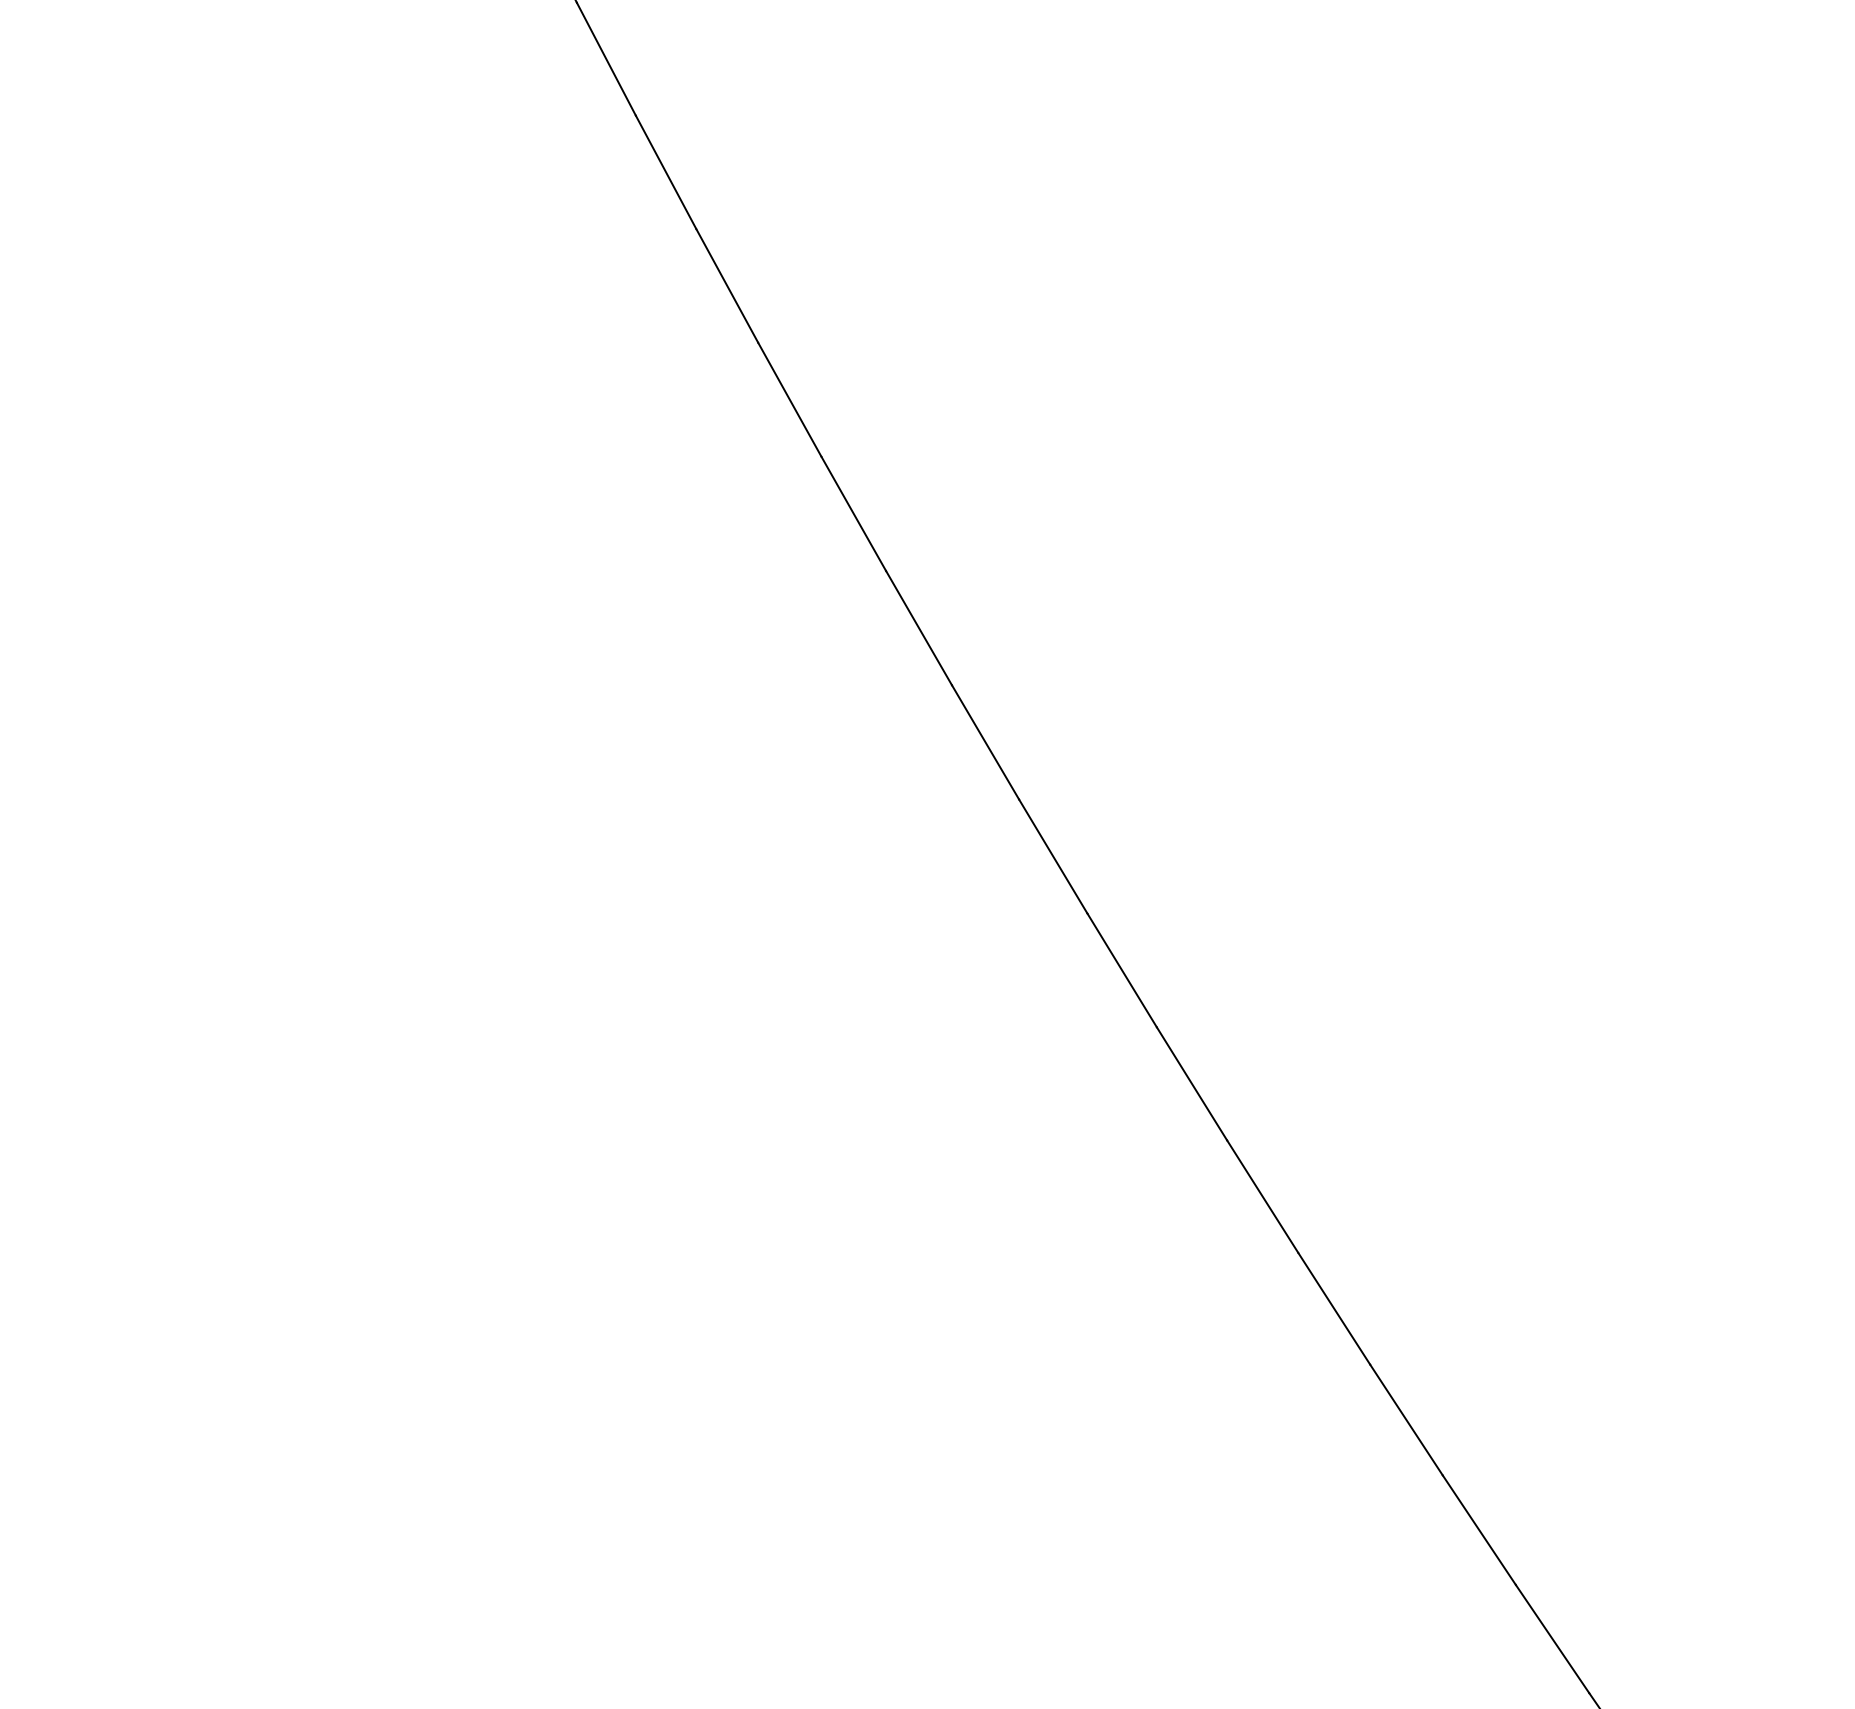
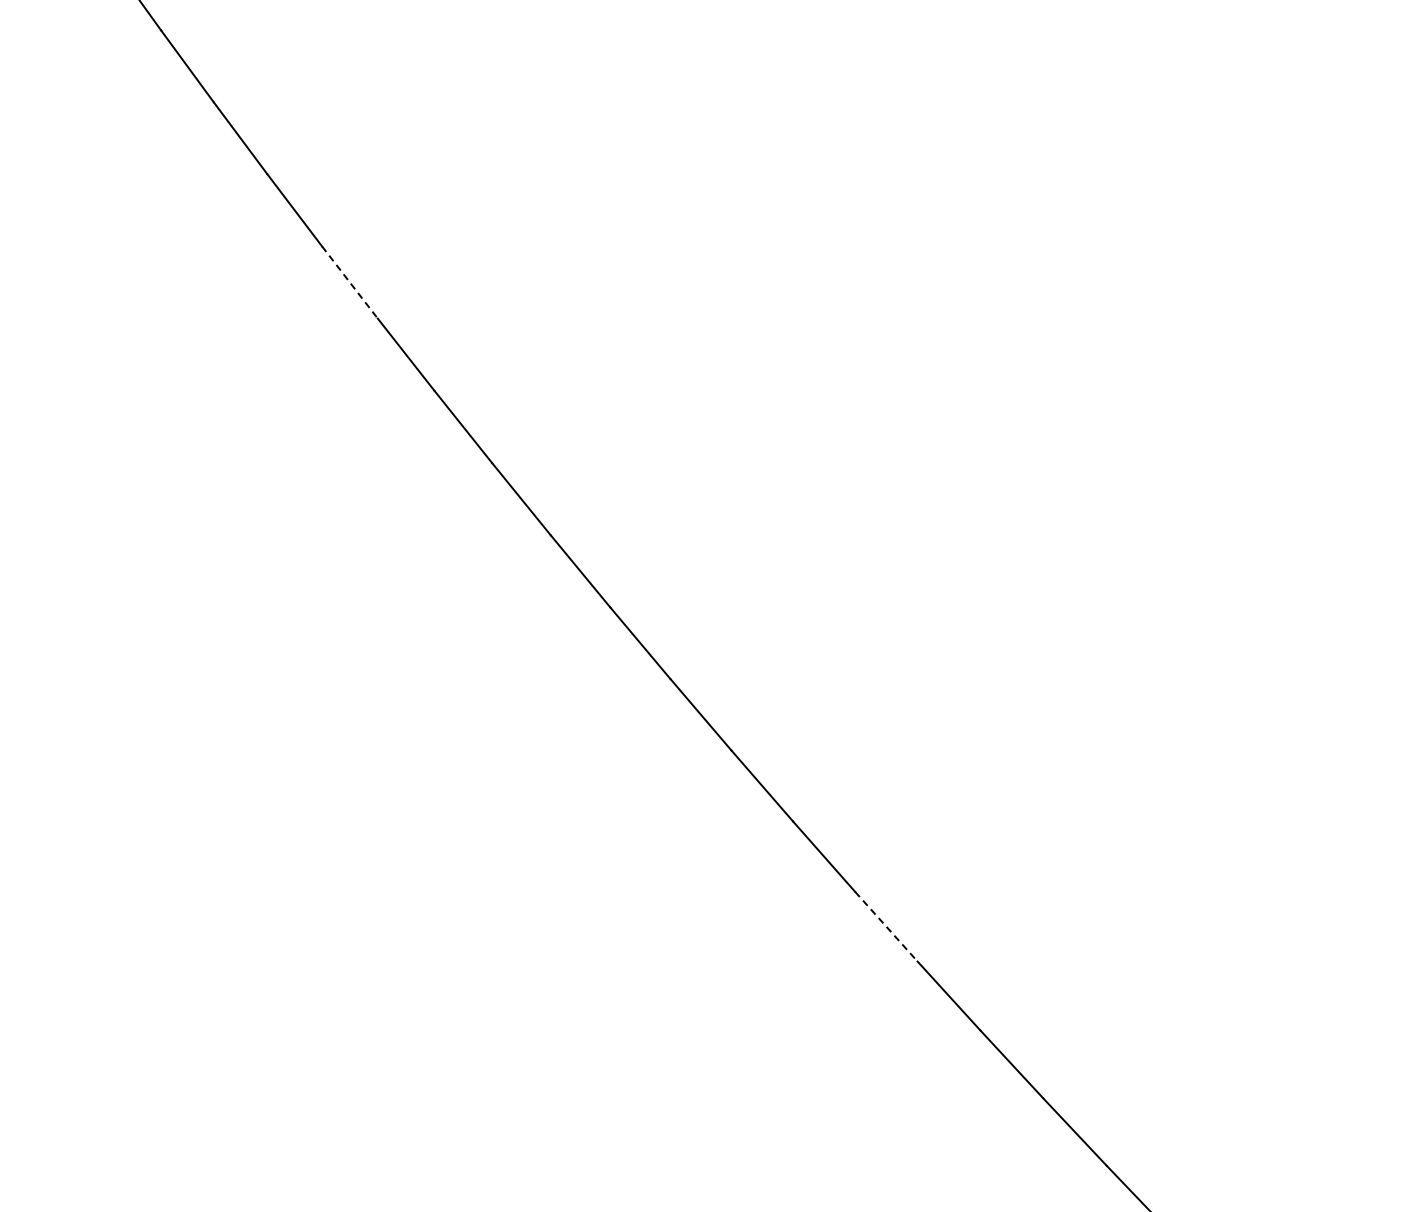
line: (726, 285) -> (349, 282), solid -> dashed
line: (1334, 1308) -> (886, 926), solid -> dashed

